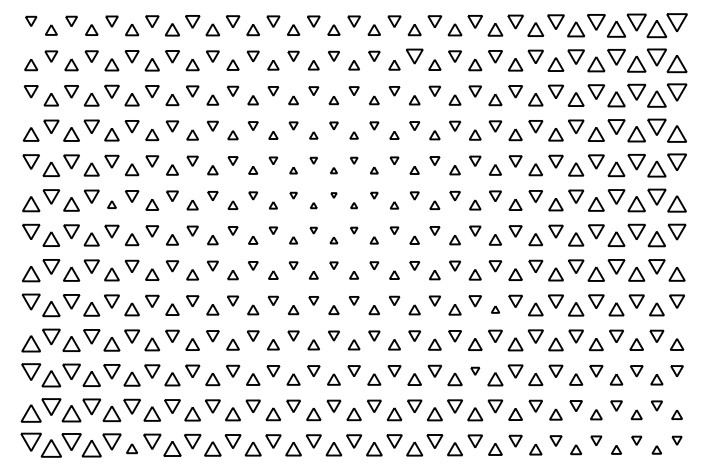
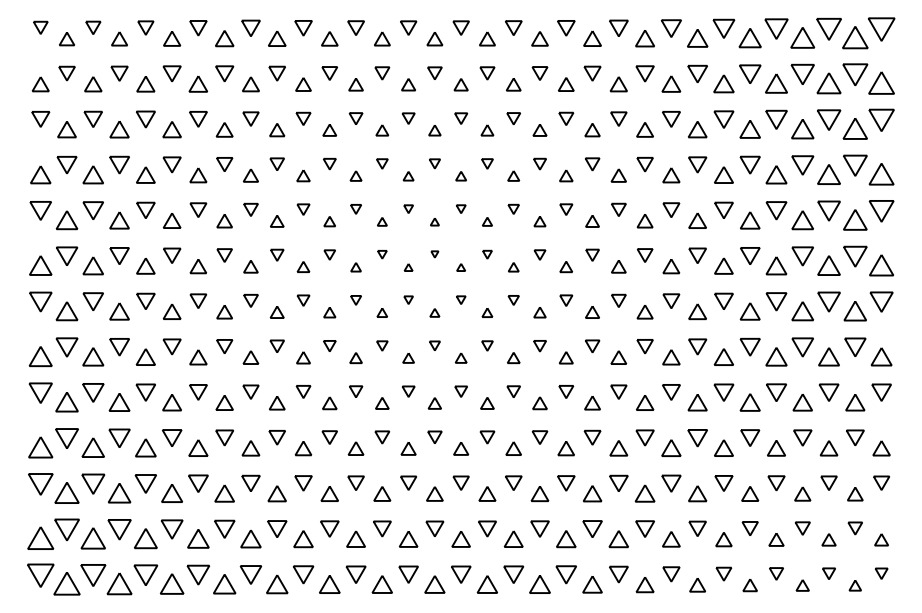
part: (414, 56) -> (539, 73), size x0.71
part: (111, 204) -> (145, 266), size x1.67
part: (495, 309) -> (645, 402), size x1.67
part: (474, 370) -> (618, 482), size x1.67
part: (131, 448) -> (171, 583), size x1.67

